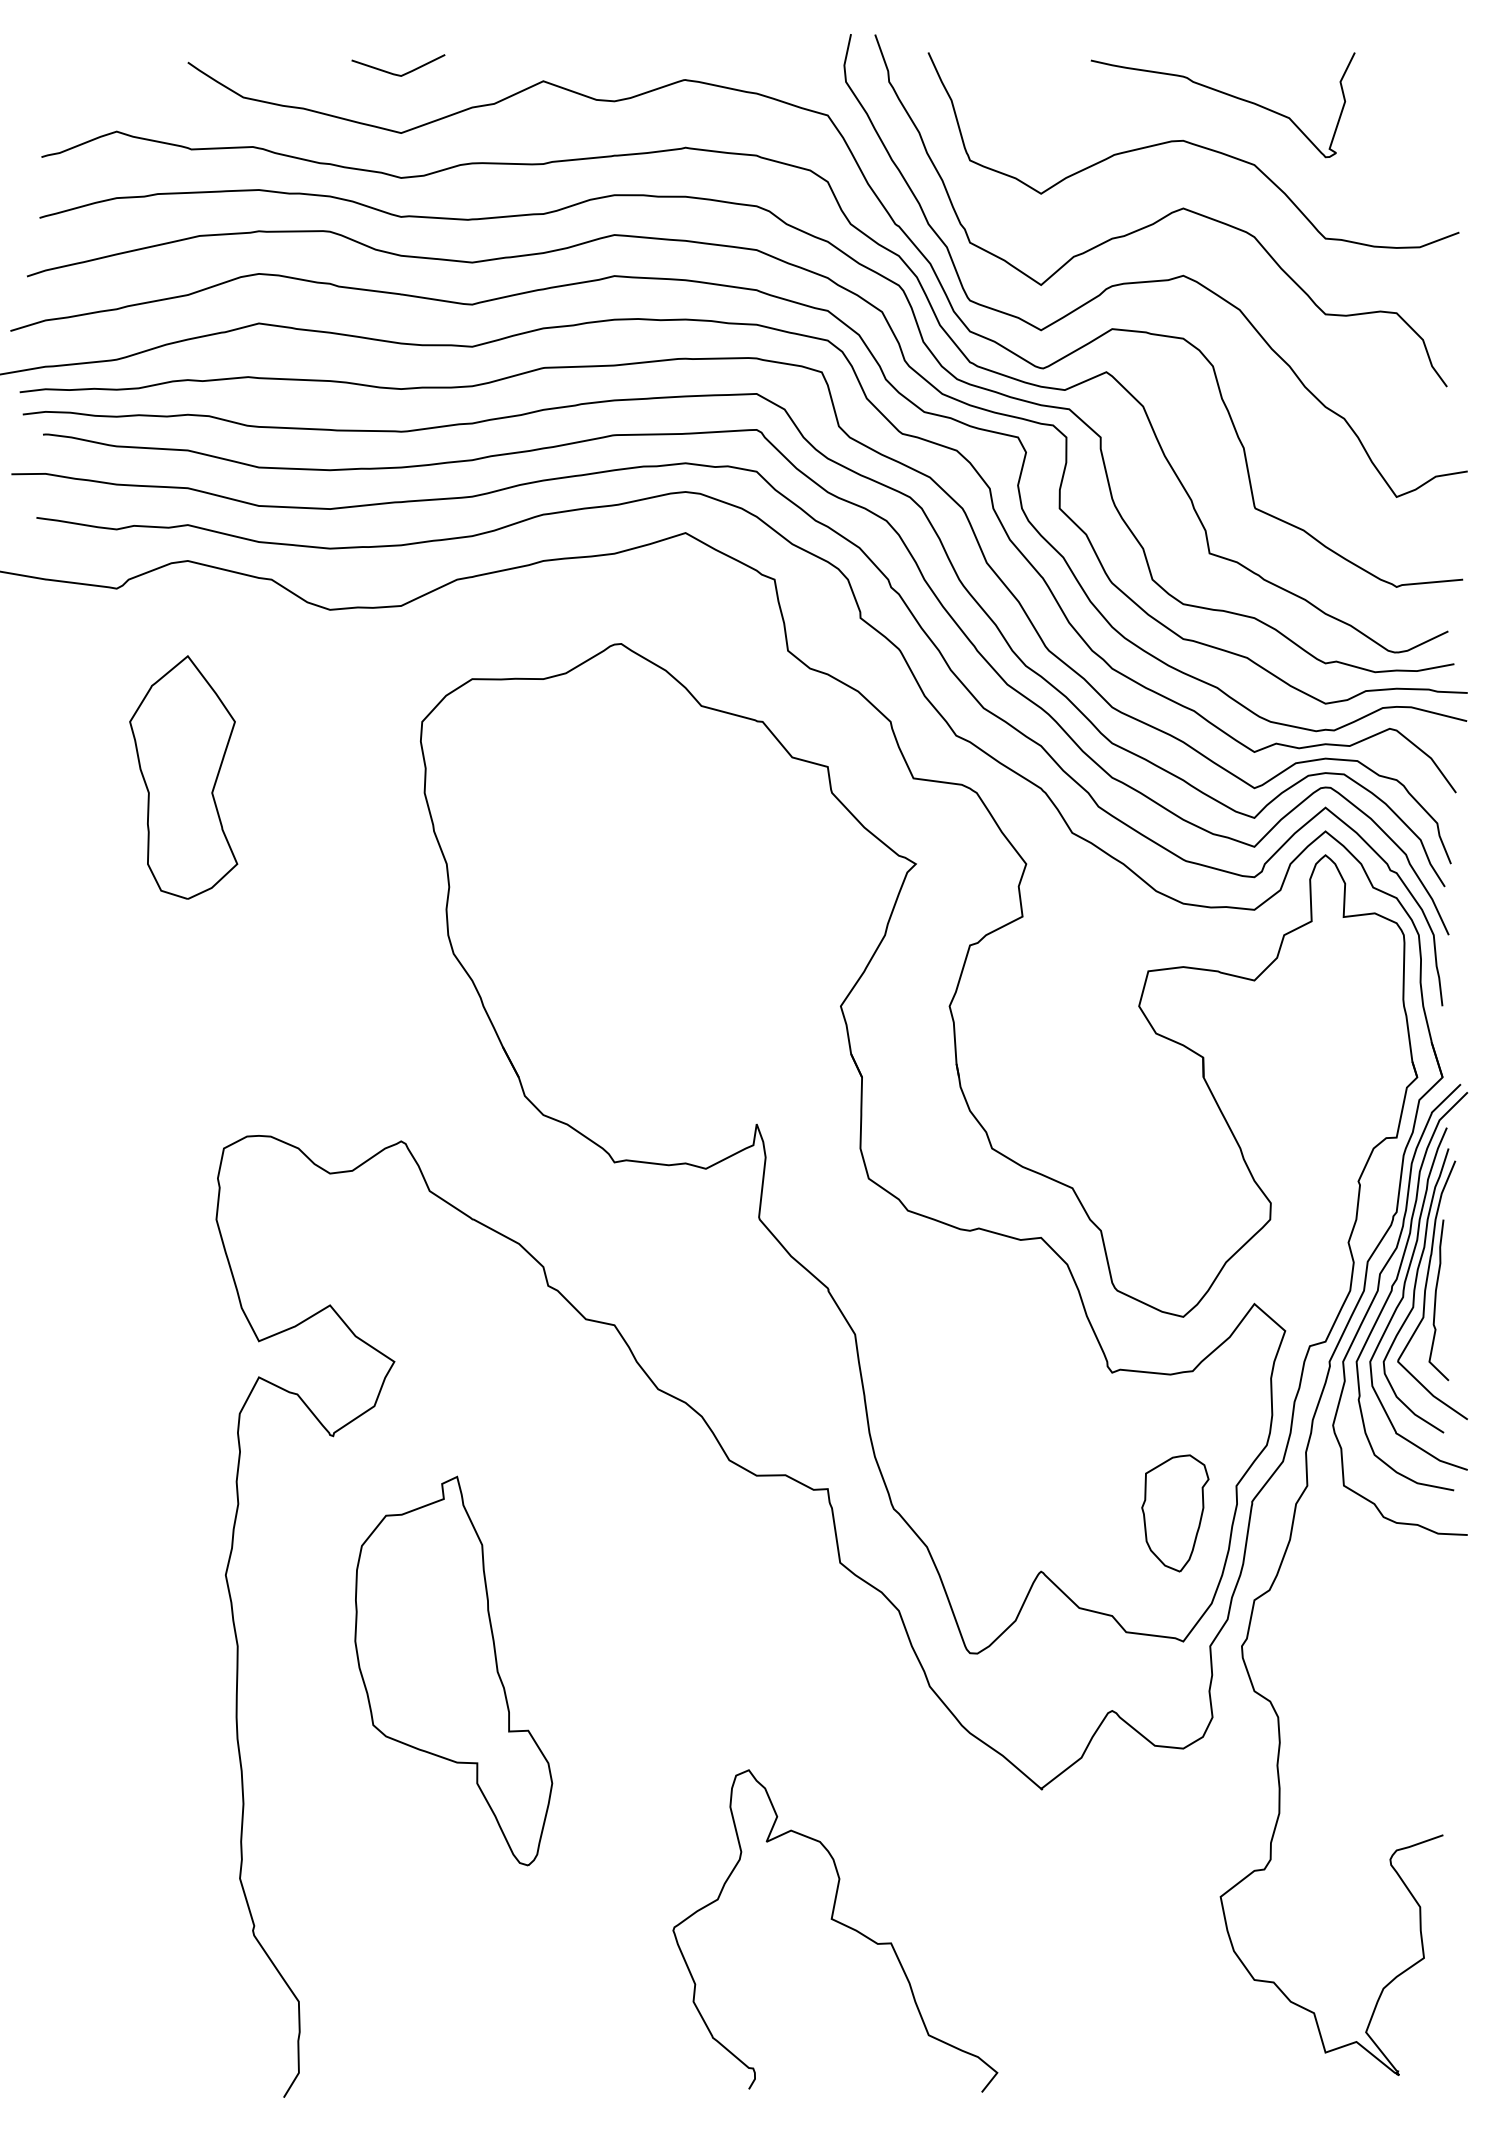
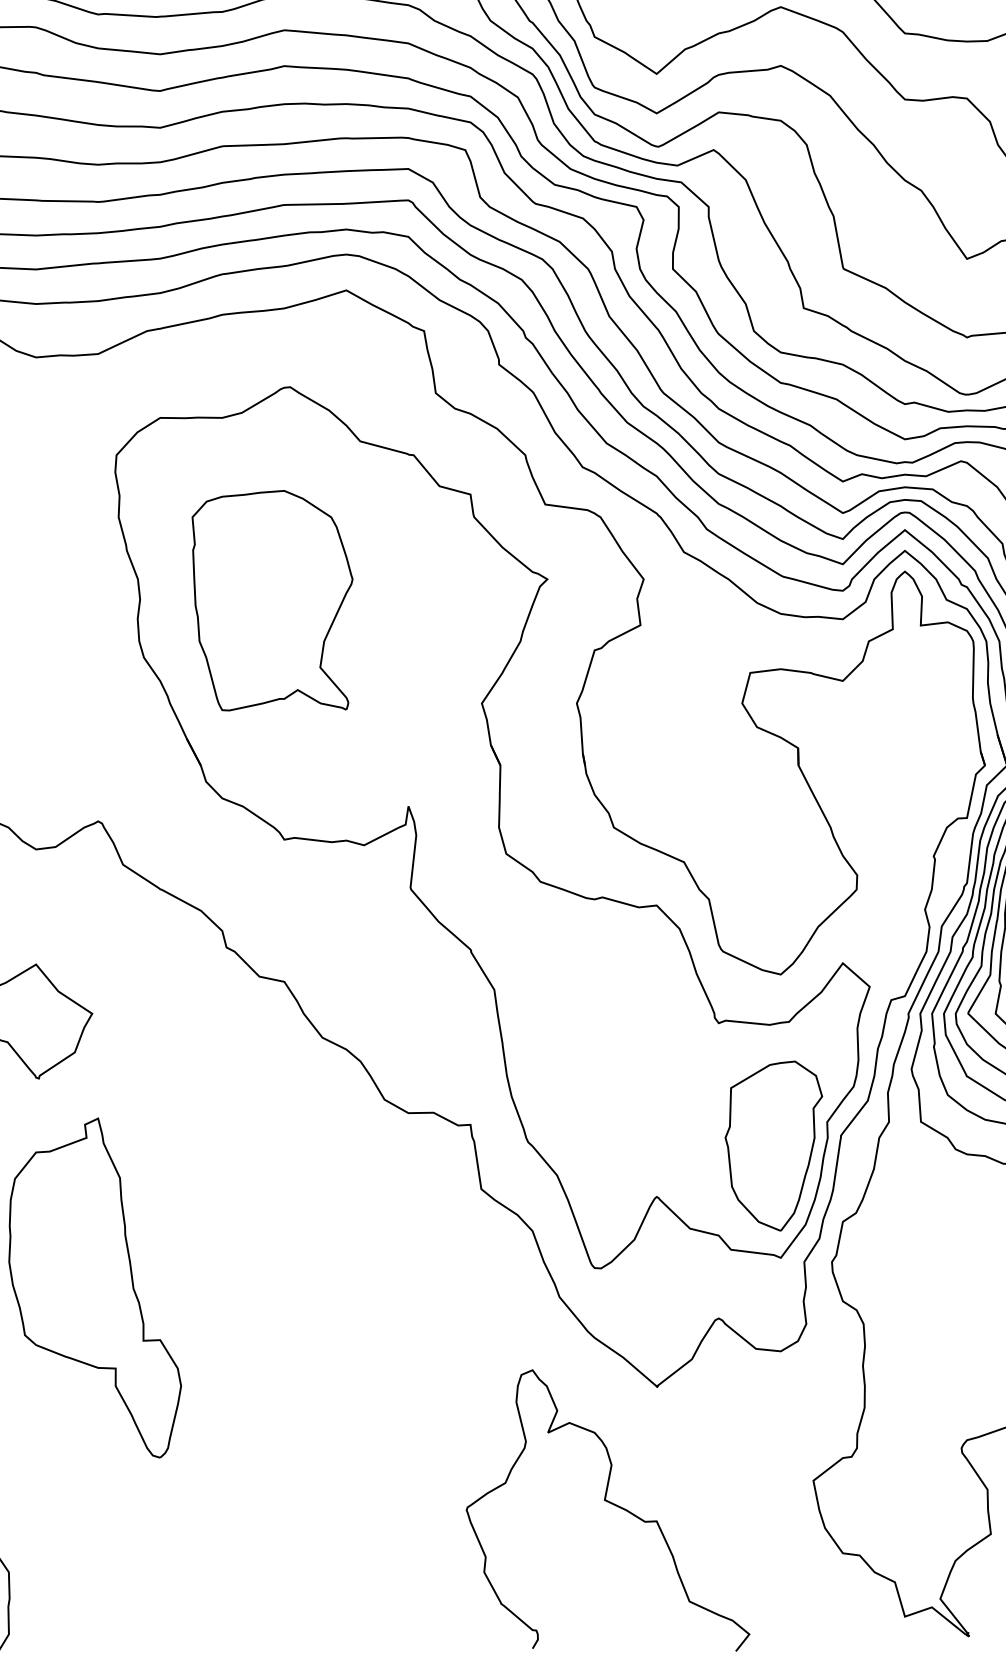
part: (600, 888) -> (272, 600), added
part: (1175, 1513) -> (774, 1146), size x1.67
part: (453, 1670) -> (94, 1287), moved
curve: (838, 1923) -> (610, 1503), moved

